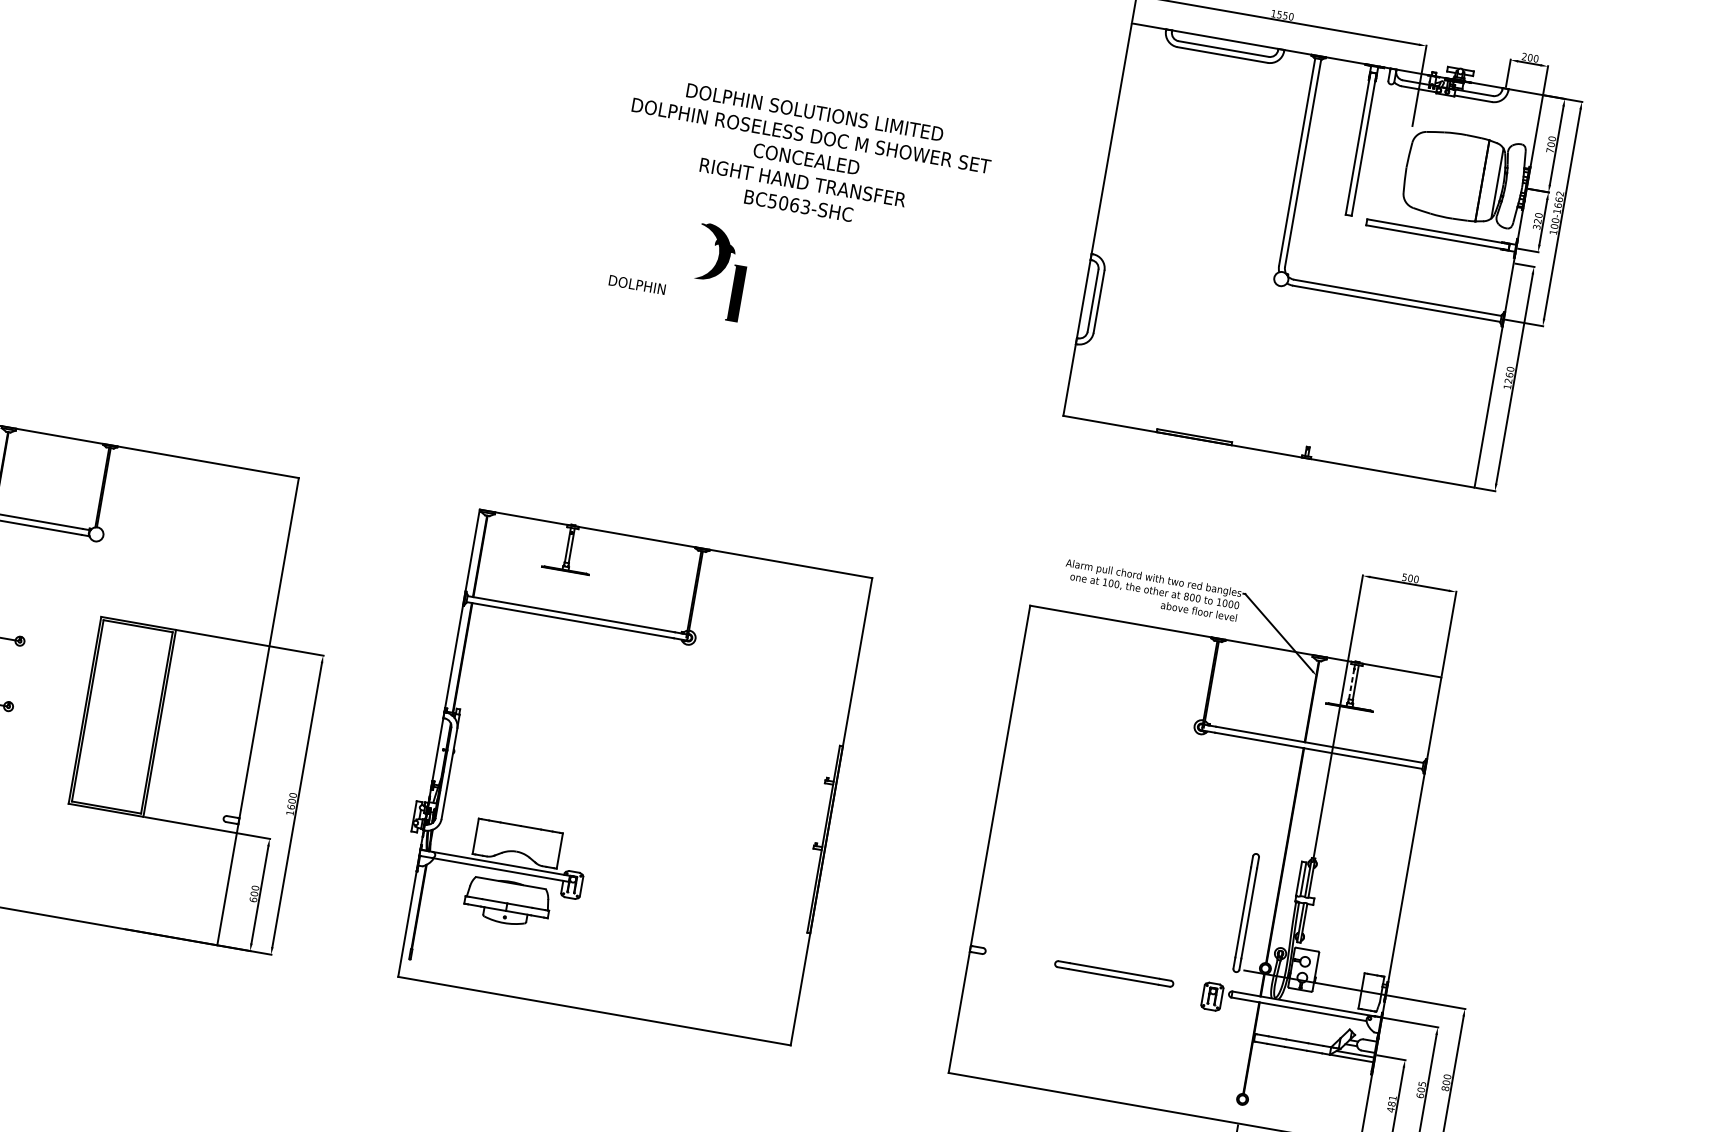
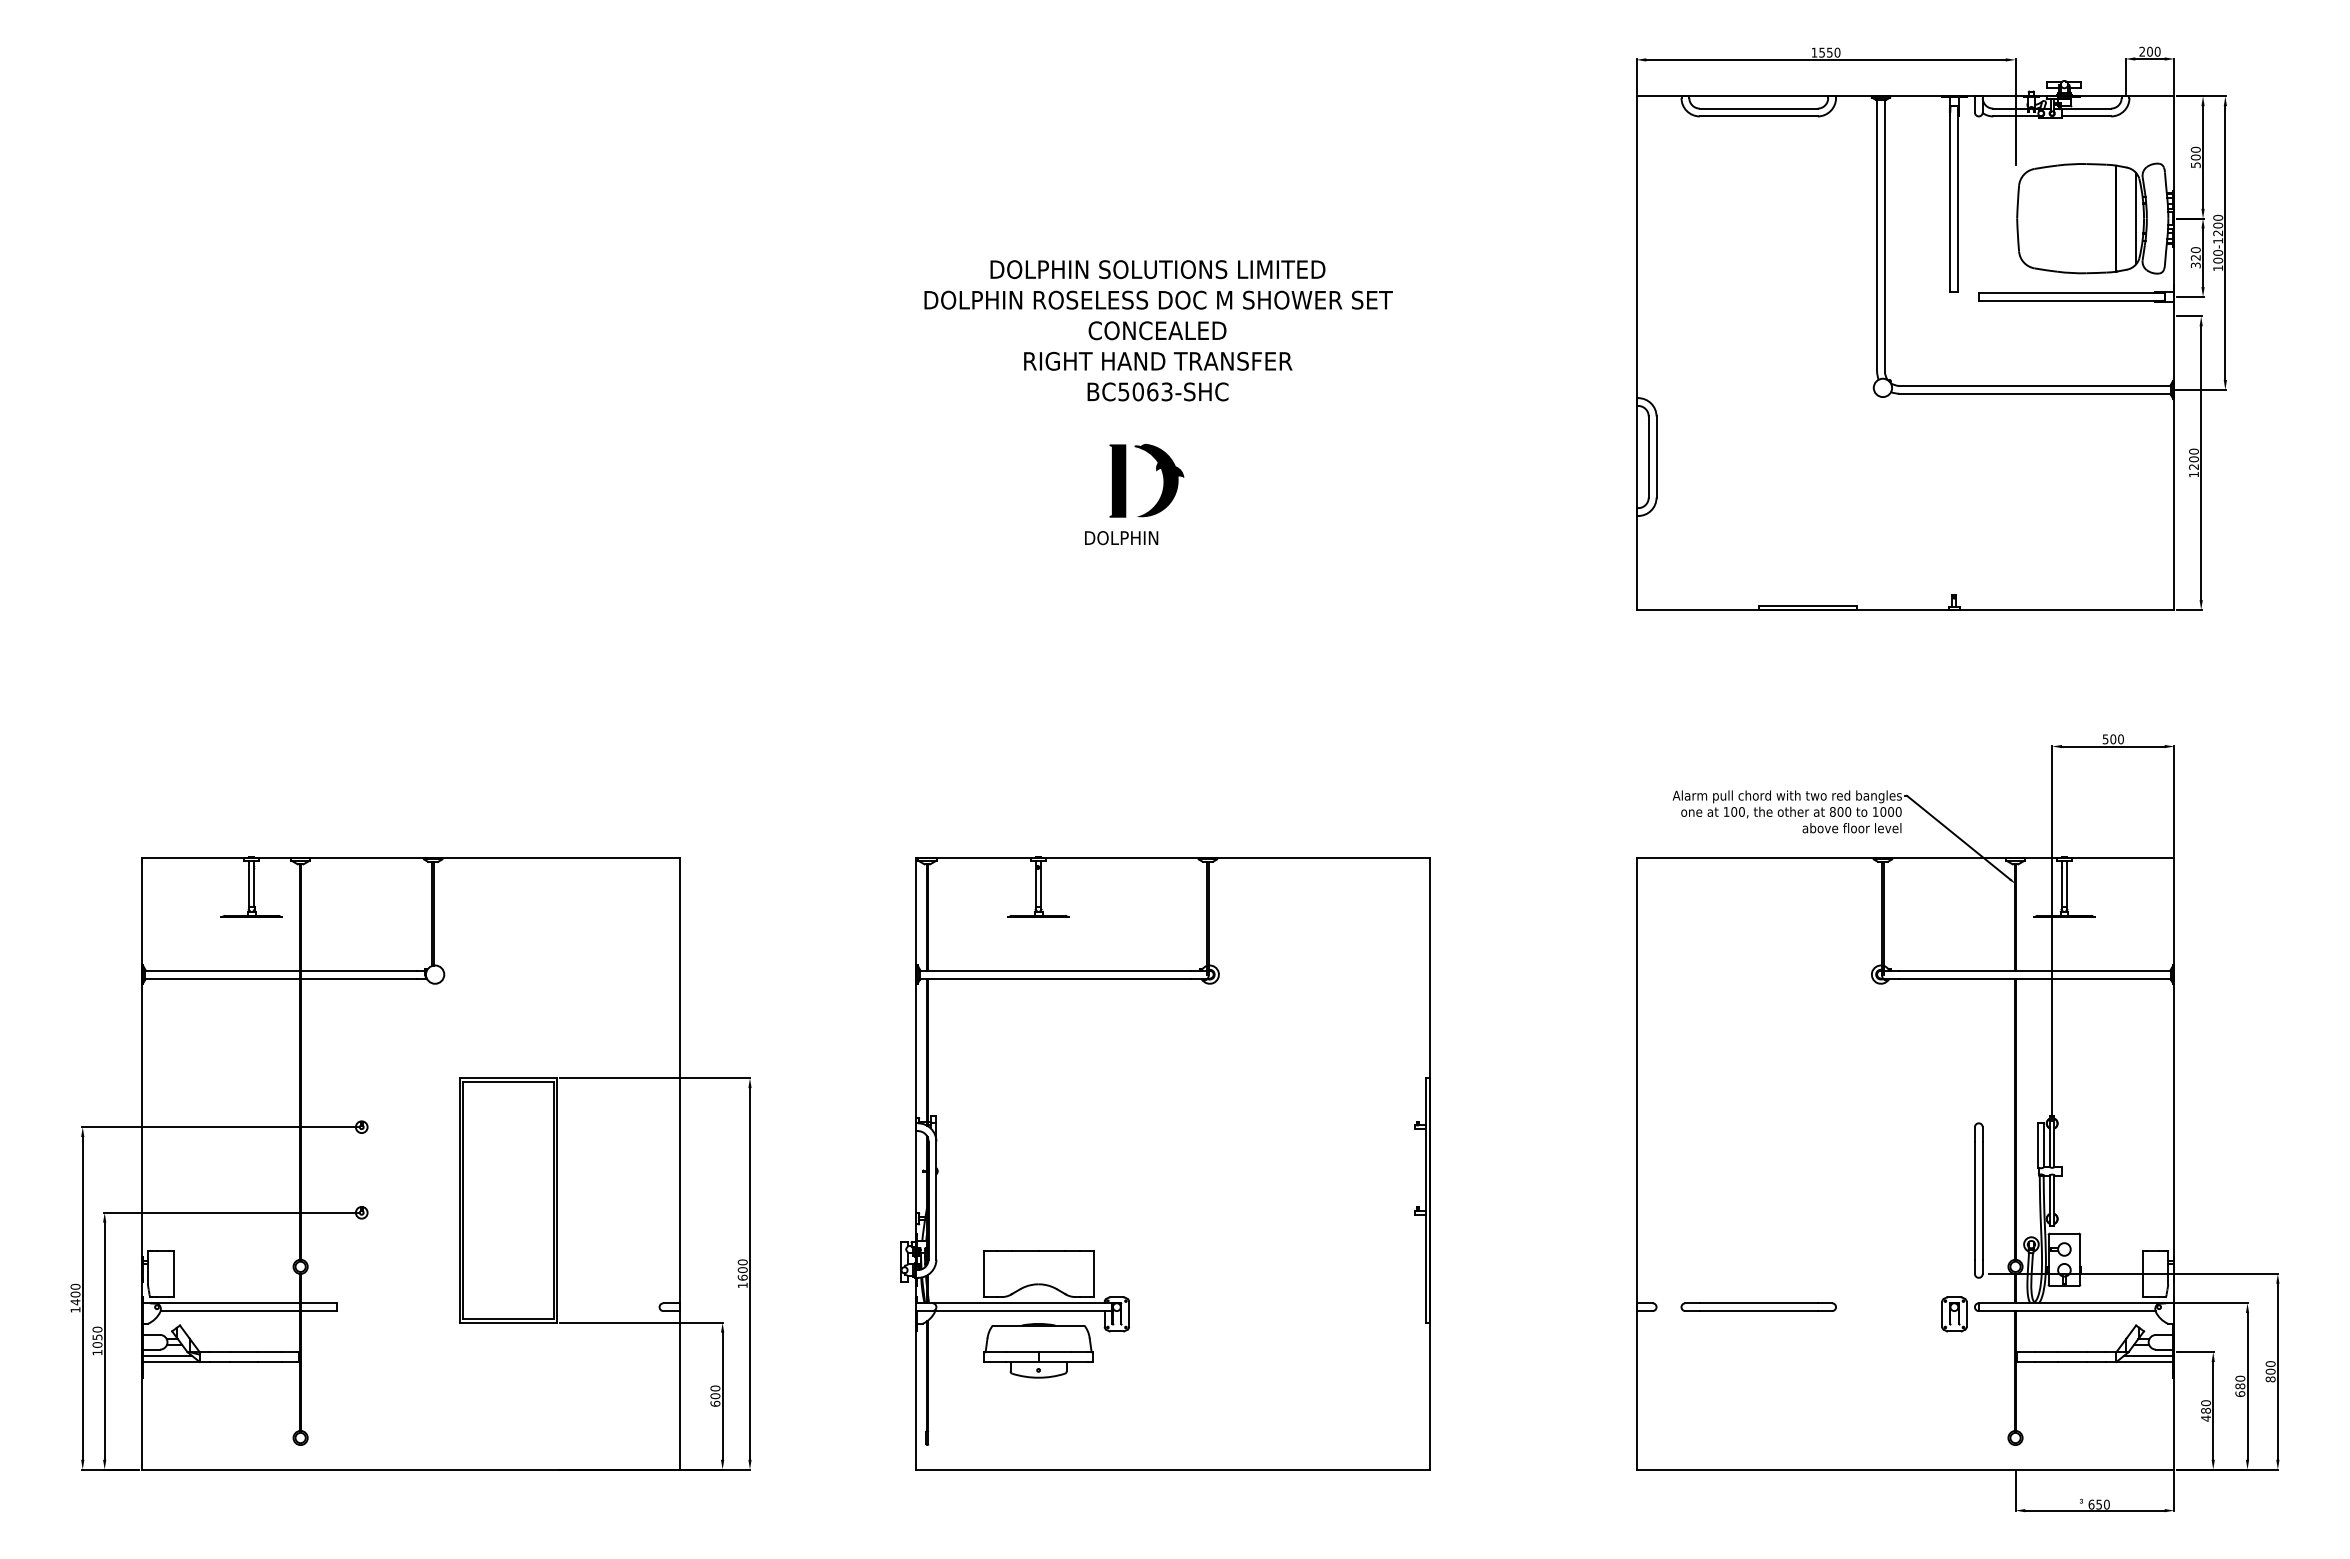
text: (1550, 150) -> (2195, 164), 700 -> 500
text: (807, 159) -> (1158, 330), moved
text: (1559, 199) -> (2218, 225), 100-1662 -> 100-1200
text: (637, 285) -> (1121, 538), moved
part: (735, 293) -> (1117, 480), moved
text: (1509, 374) -> (2193, 458), 1260 -> 1200
line: (1351, 684) -> (2061, 887), dashed -> solid
part: (1114, 973) -> (1758, 1306), moved
text: (1421, 1086) -> (2240, 1382), 605 -> 680
text: (1392, 1098) -> (2205, 1403), 481 -> 480

